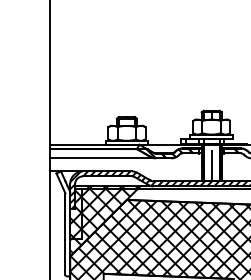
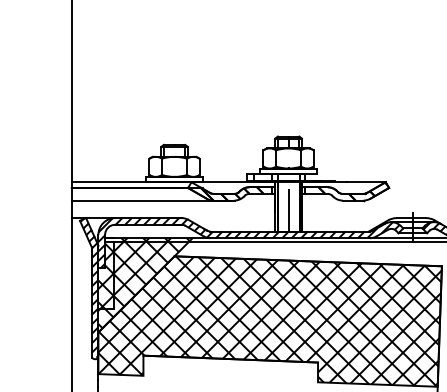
hatch: (63, 223) -> (89, 288), added

